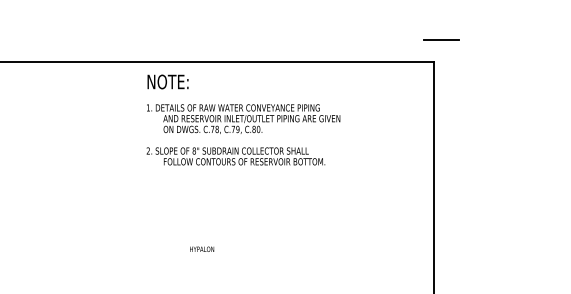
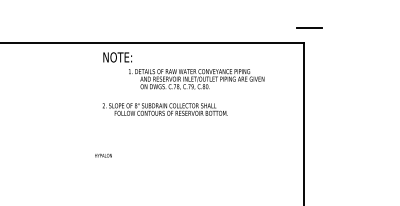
text: (243, 119) -> (196, 79), moved
text: (202, 249) -> (103, 155), moved

